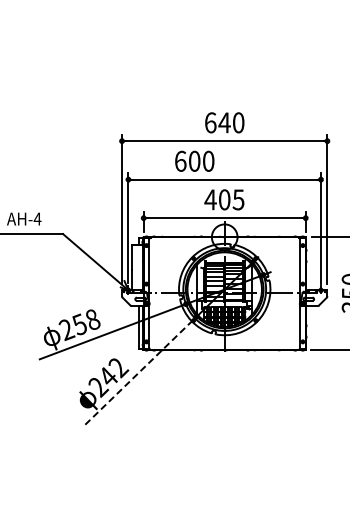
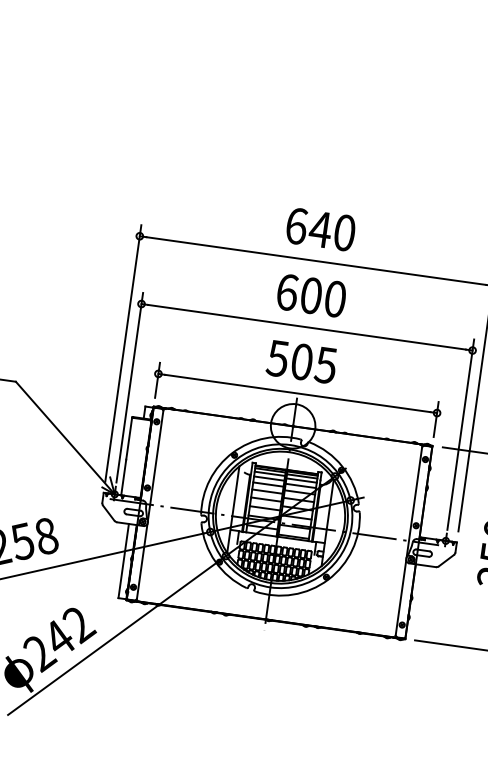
text: (194, 160) -> (311, 294), moved
text: (210, 199) -> (277, 357), 405 -> 505
line: (139, 371) -> (114, 636), dashed -> solid

